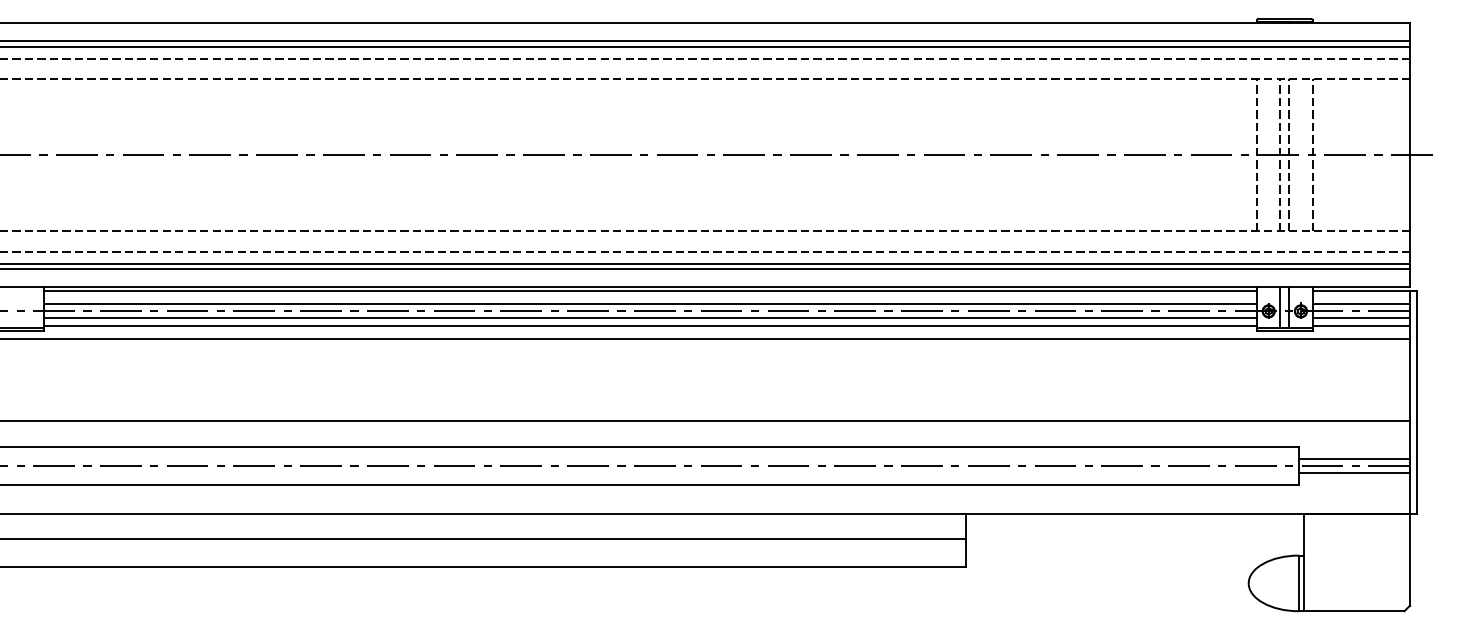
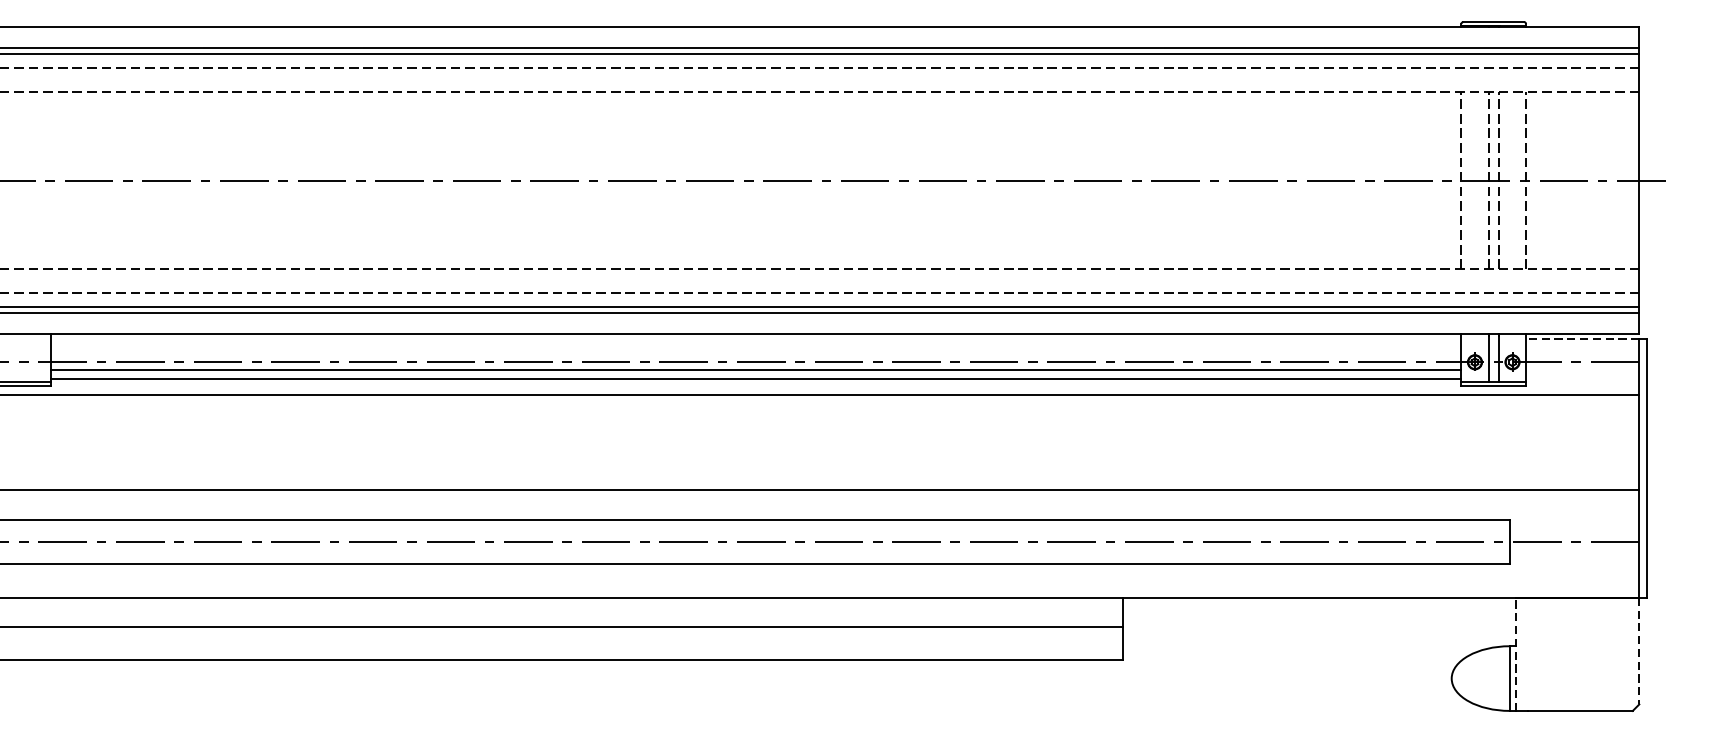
line: (650, 291) -> (756, 339), removed
line: (1361, 291) -> (1582, 339), solid -> dashed
line: (650, 304) -> (756, 354), removed
line: (1361, 304) -> (1582, 354), removed
line: (1361, 318) -> (1582, 370), removed
line: (1361, 325) -> (1582, 378), removed
line: (1354, 459) -> (1574, 534), removed
line: (1354, 472) -> (1574, 549), removed
line: (1410, 559) -> (1639, 650), solid -> dashed
line: (1304, 562) -> (1516, 654), solid -> dashed

